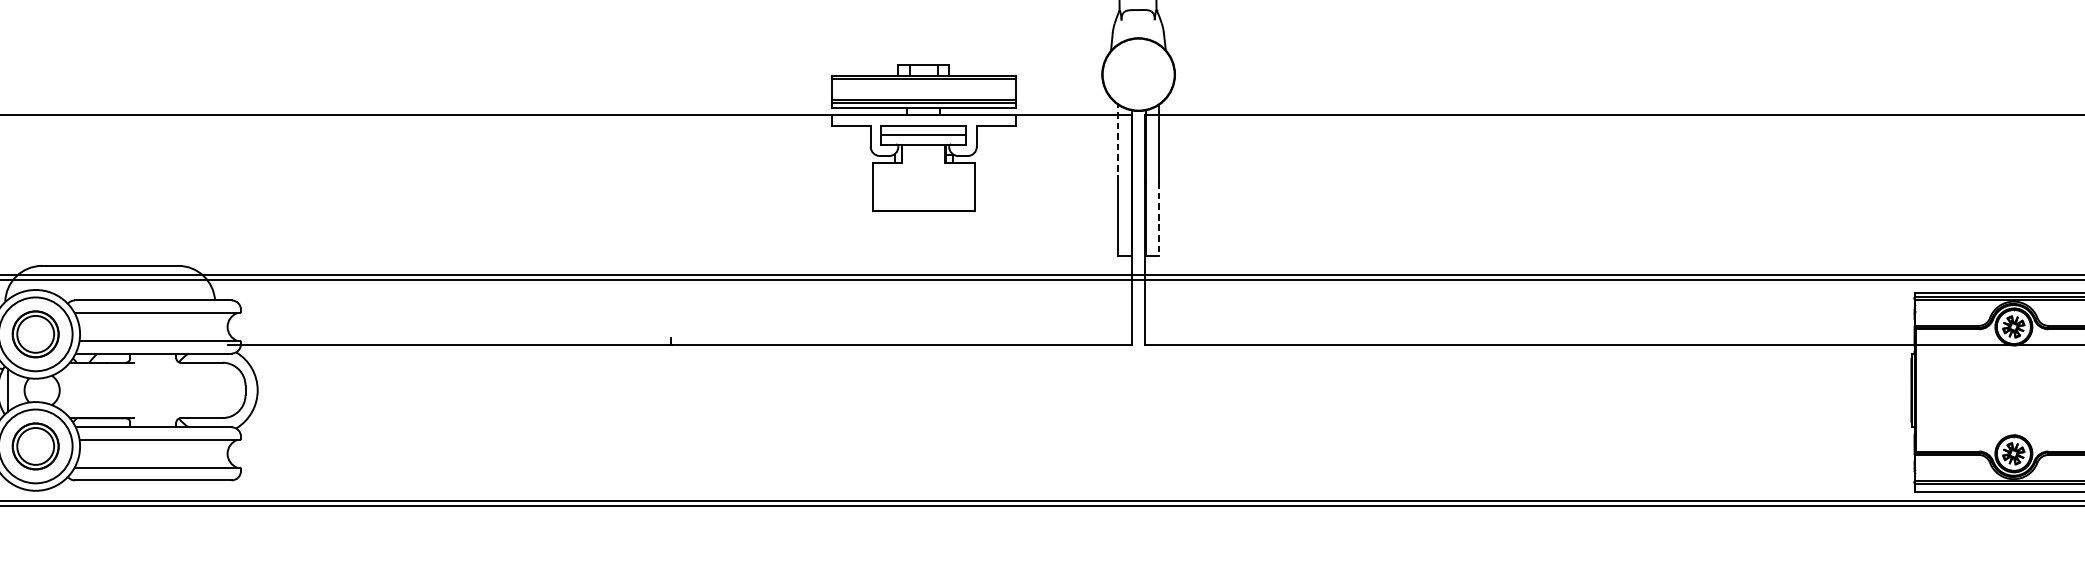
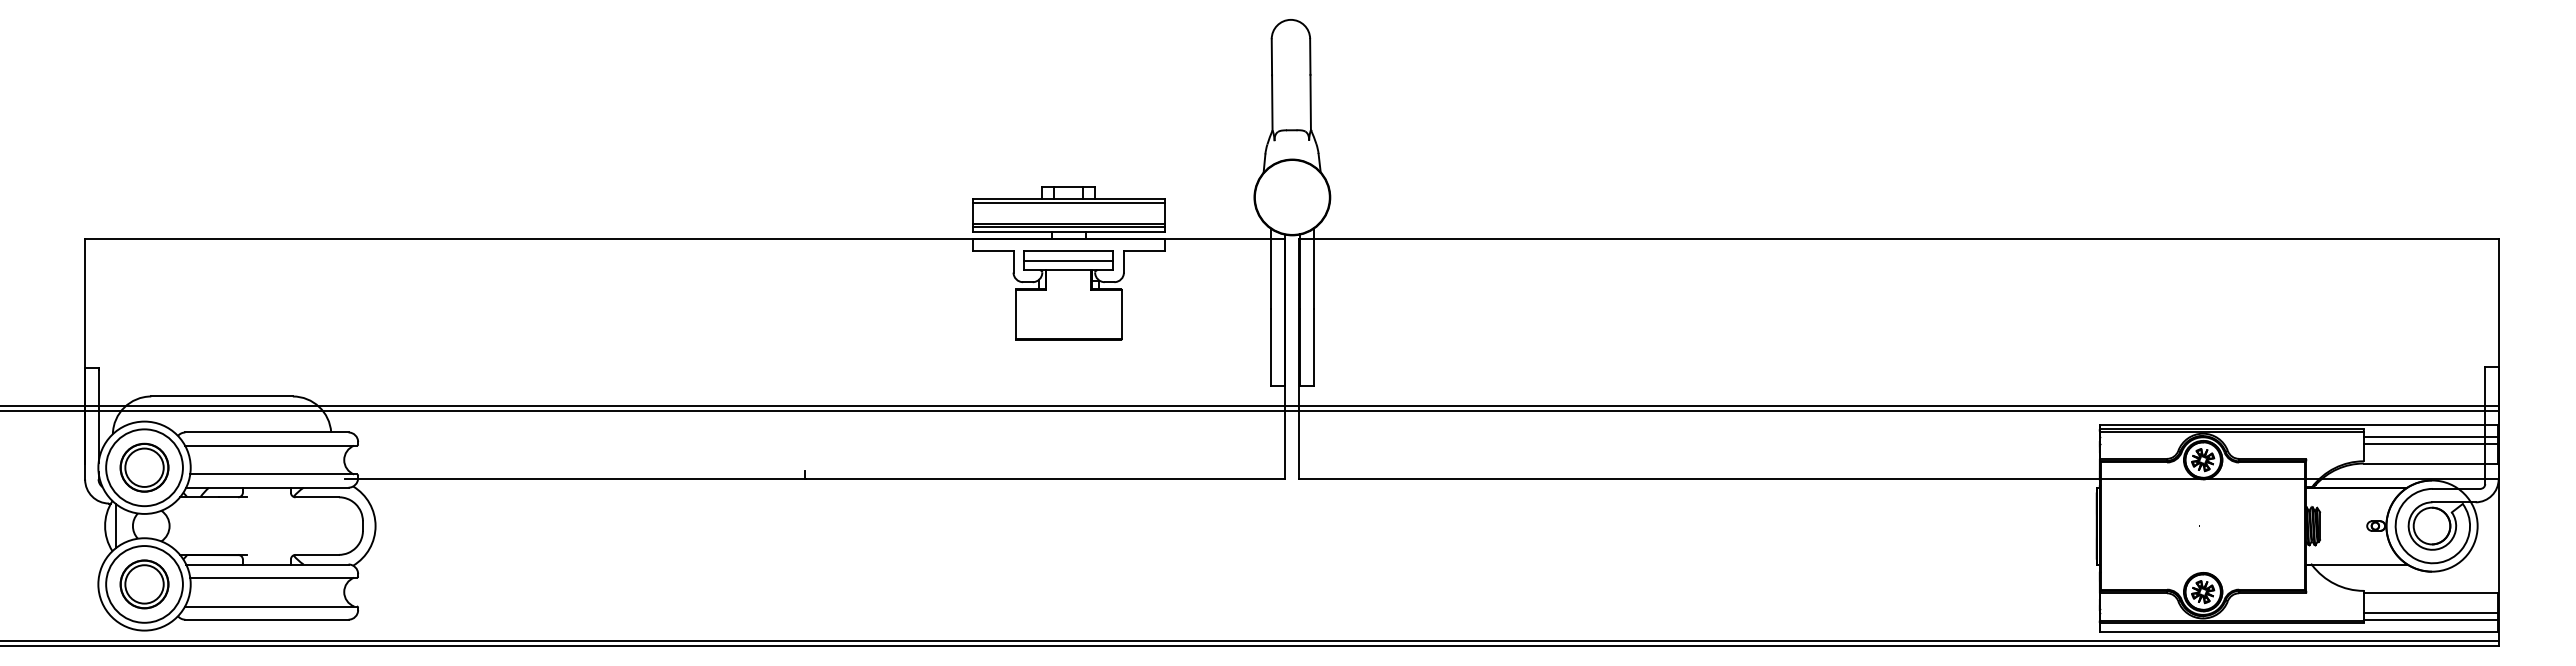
line: (1117, 142) -> (1270, 268), dashed -> solid
line: (1158, 219) -> (1313, 348), dashed -> solid

